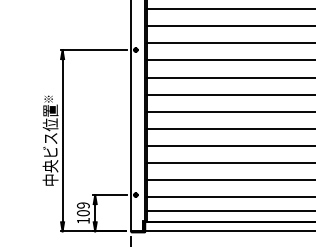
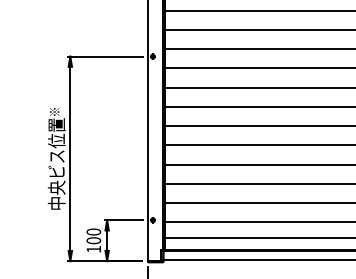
text: (83, 205) -> (93, 231), 109 -> 100

